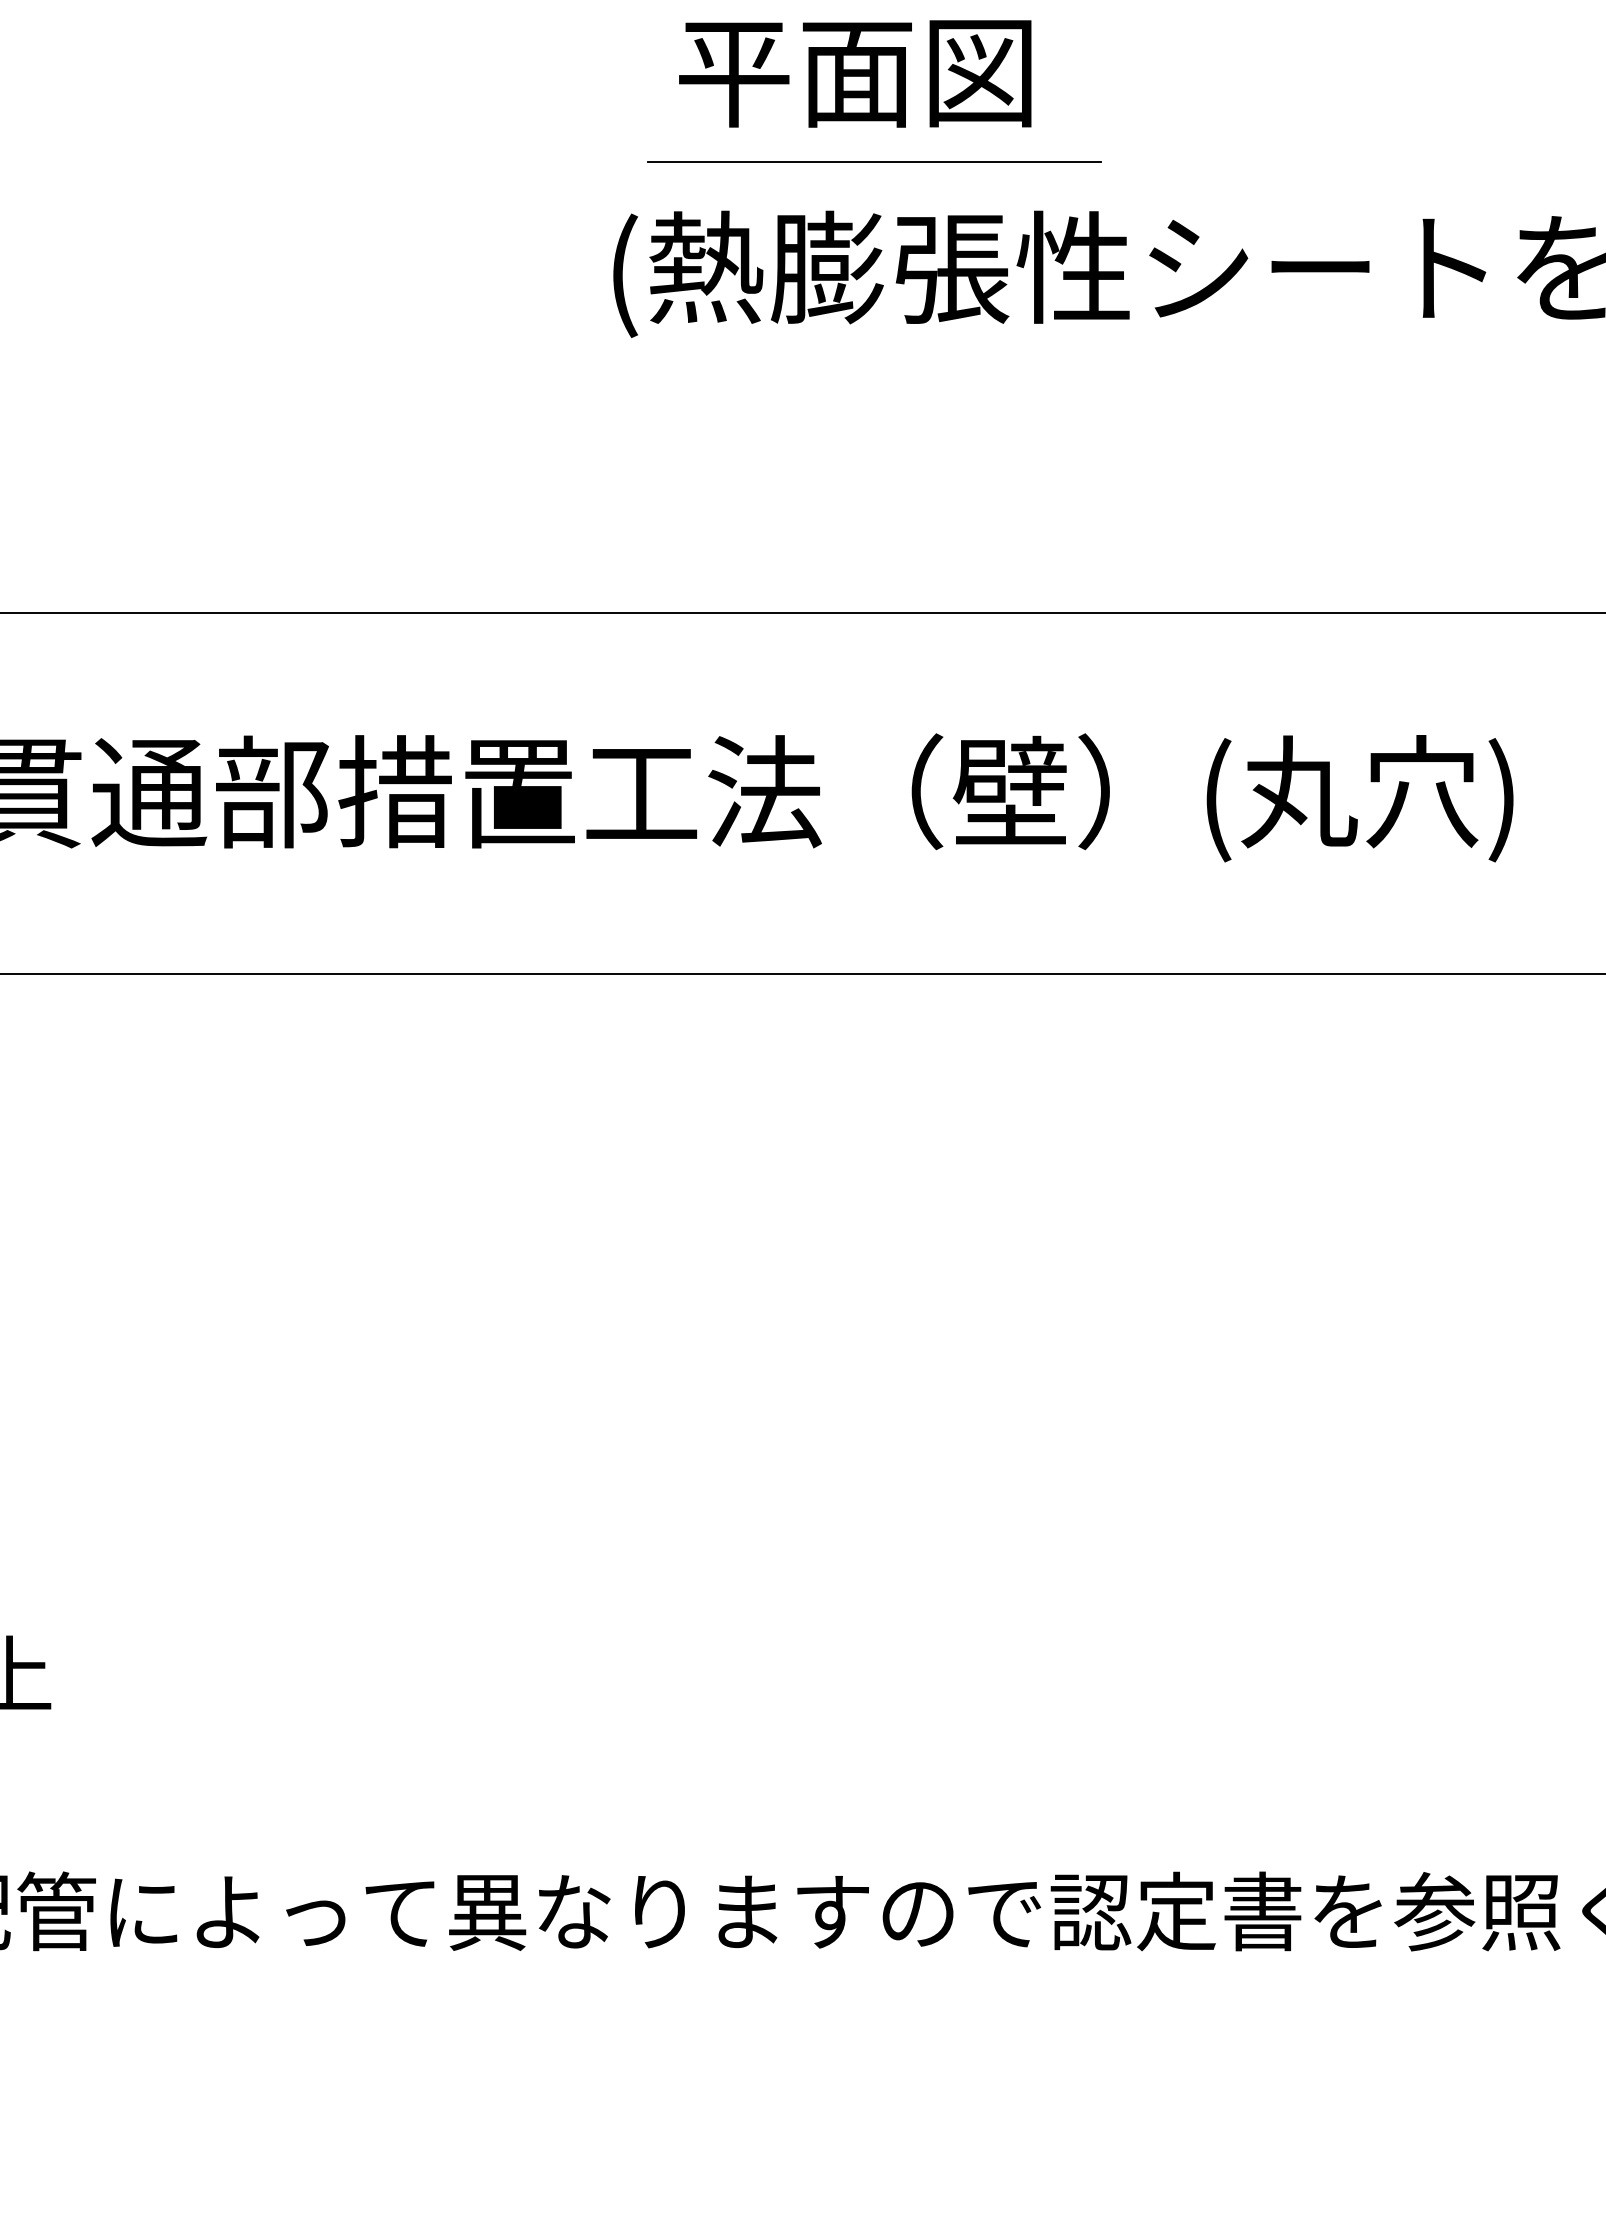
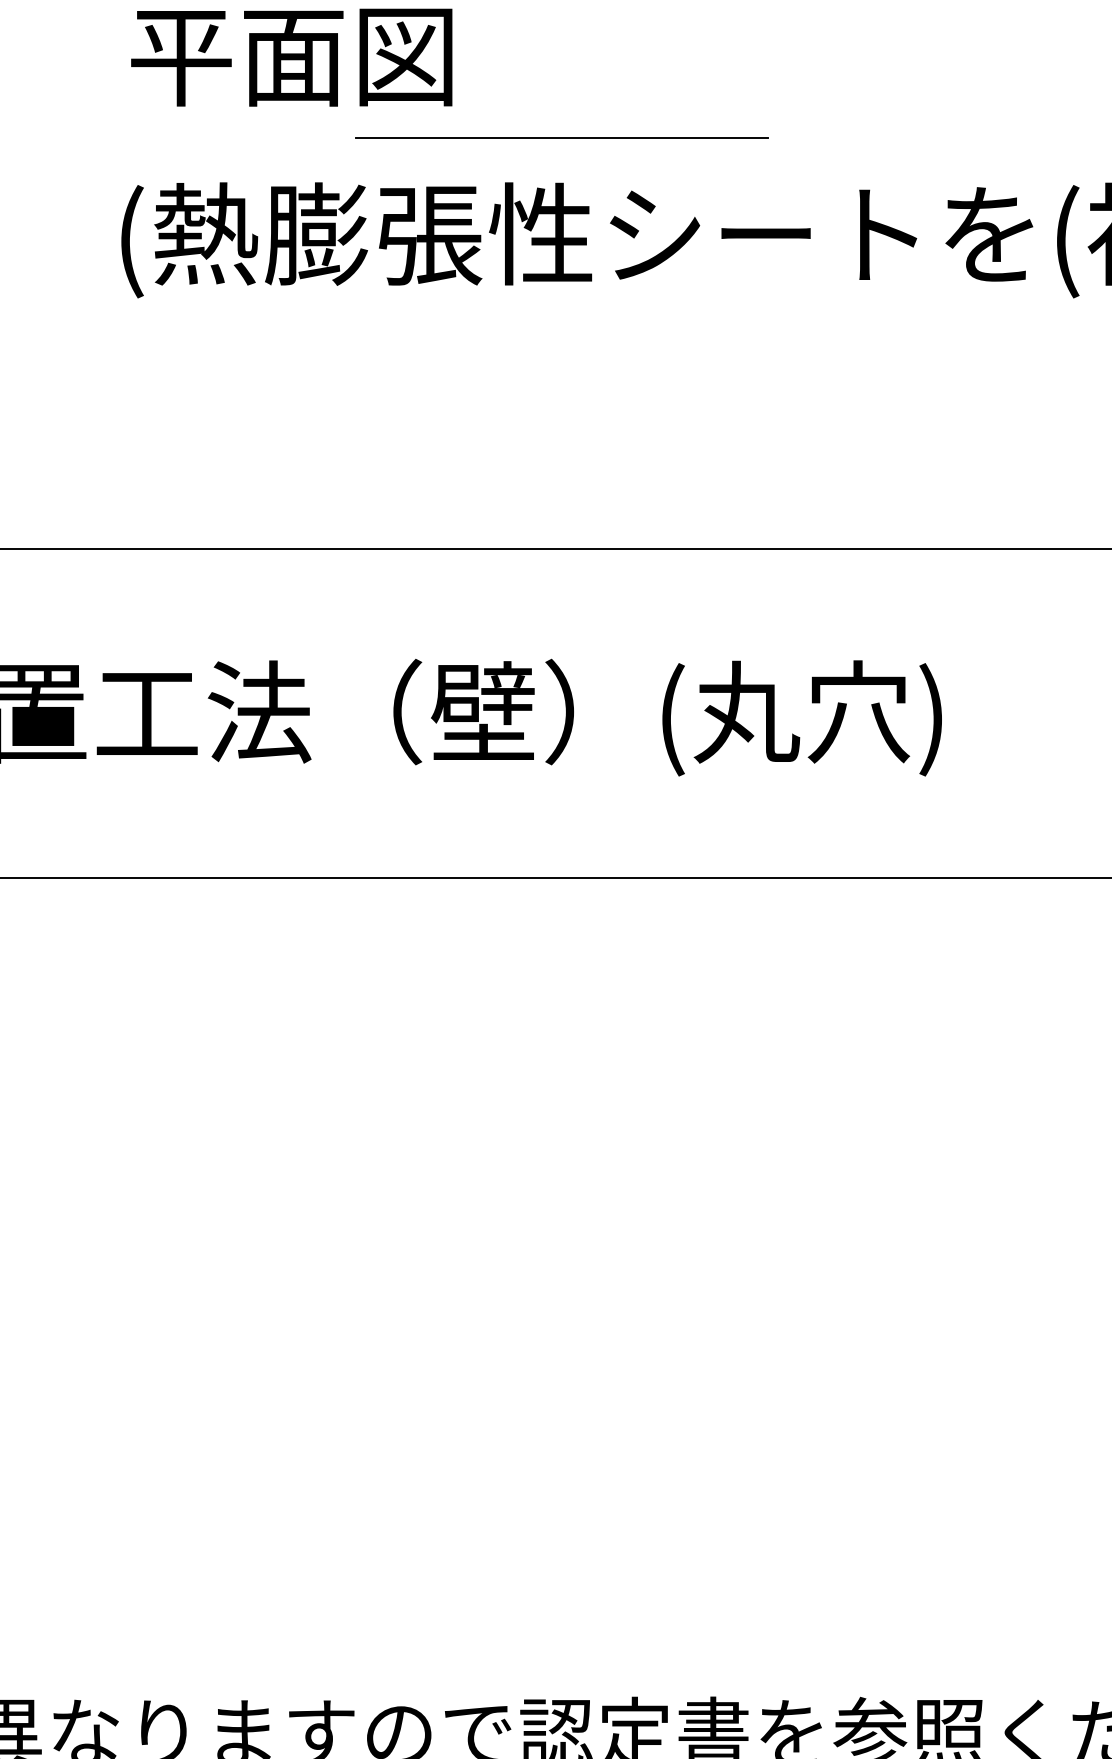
text: (855, 73) -> (291, 57), moved
line: (874, 161) -> (561, 137), moved

